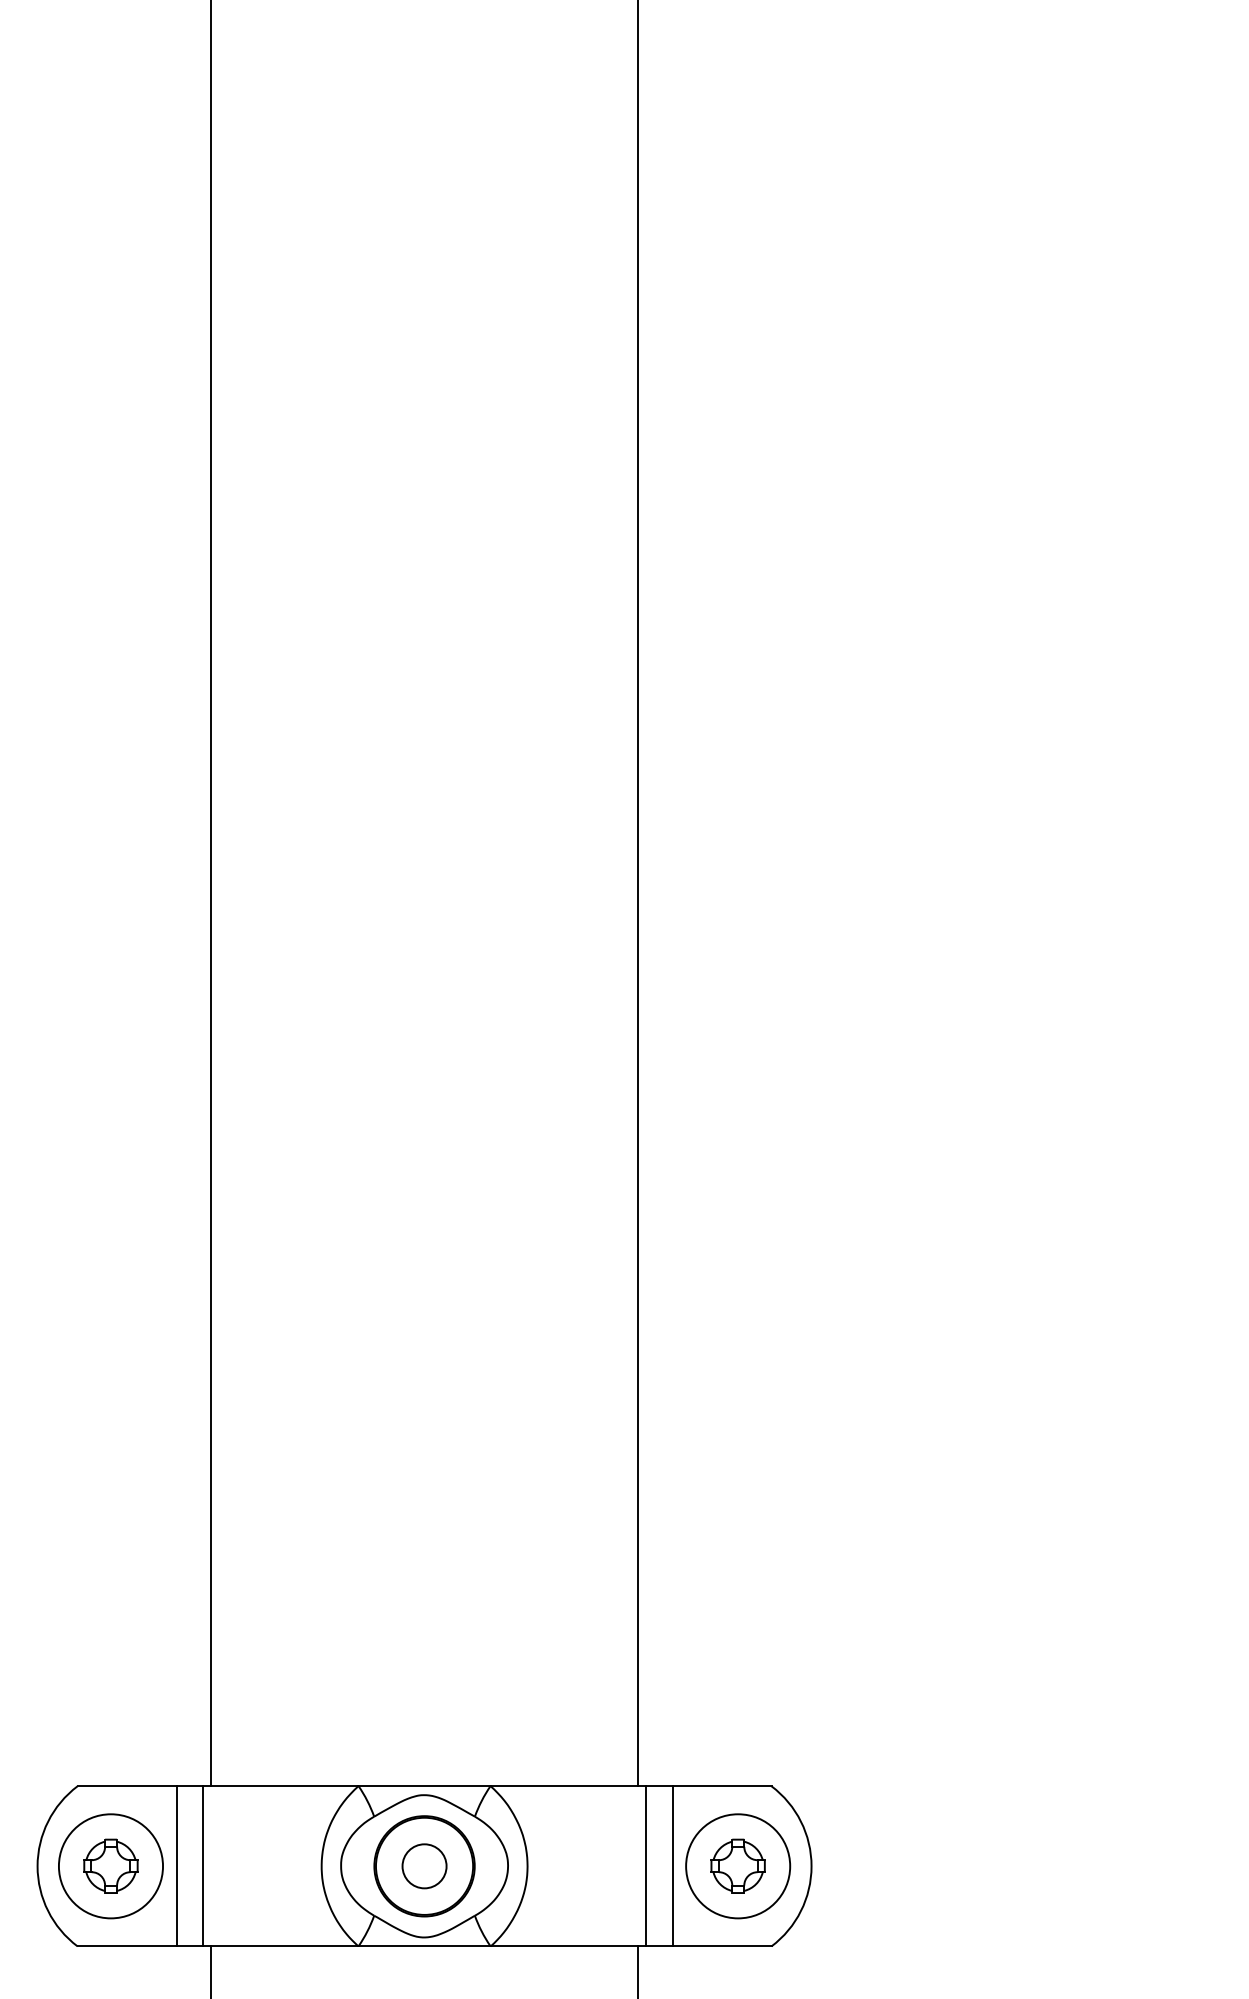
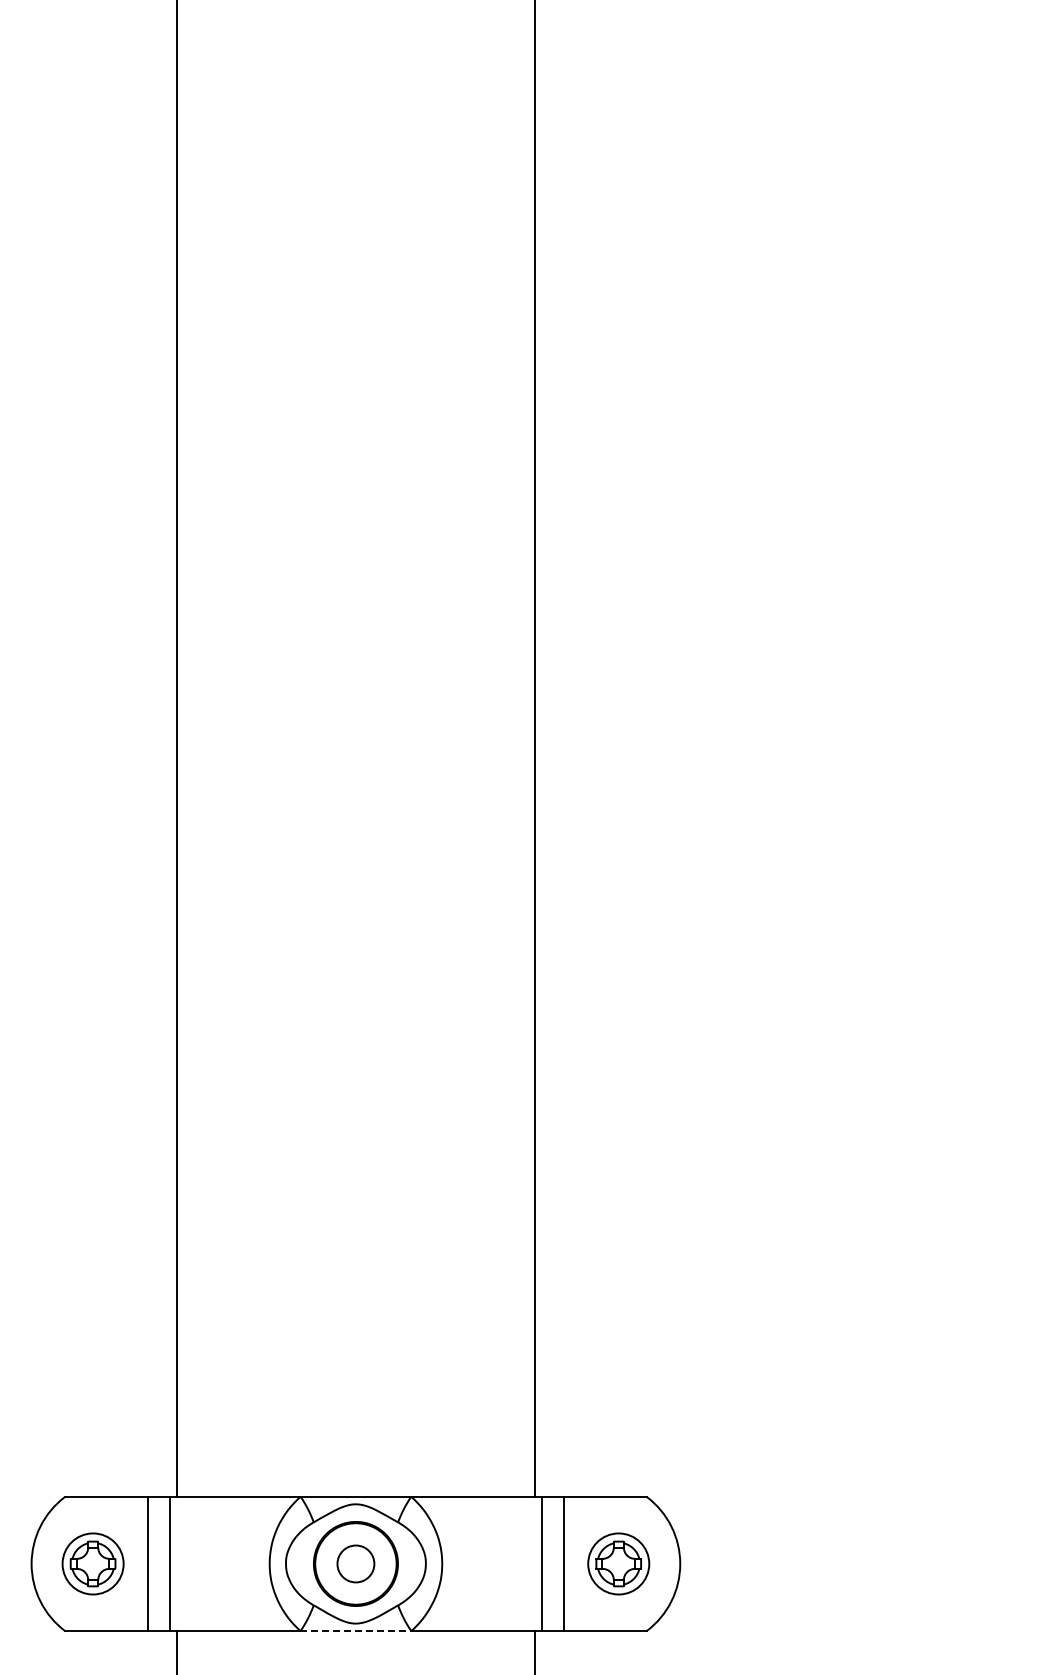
circle: (110, 1865) -> (92, 1563), size x0.7
circle: (737, 1865) -> (618, 1563), size x0.7
line: (425, 1946) -> (356, 1631), solid -> dashed

